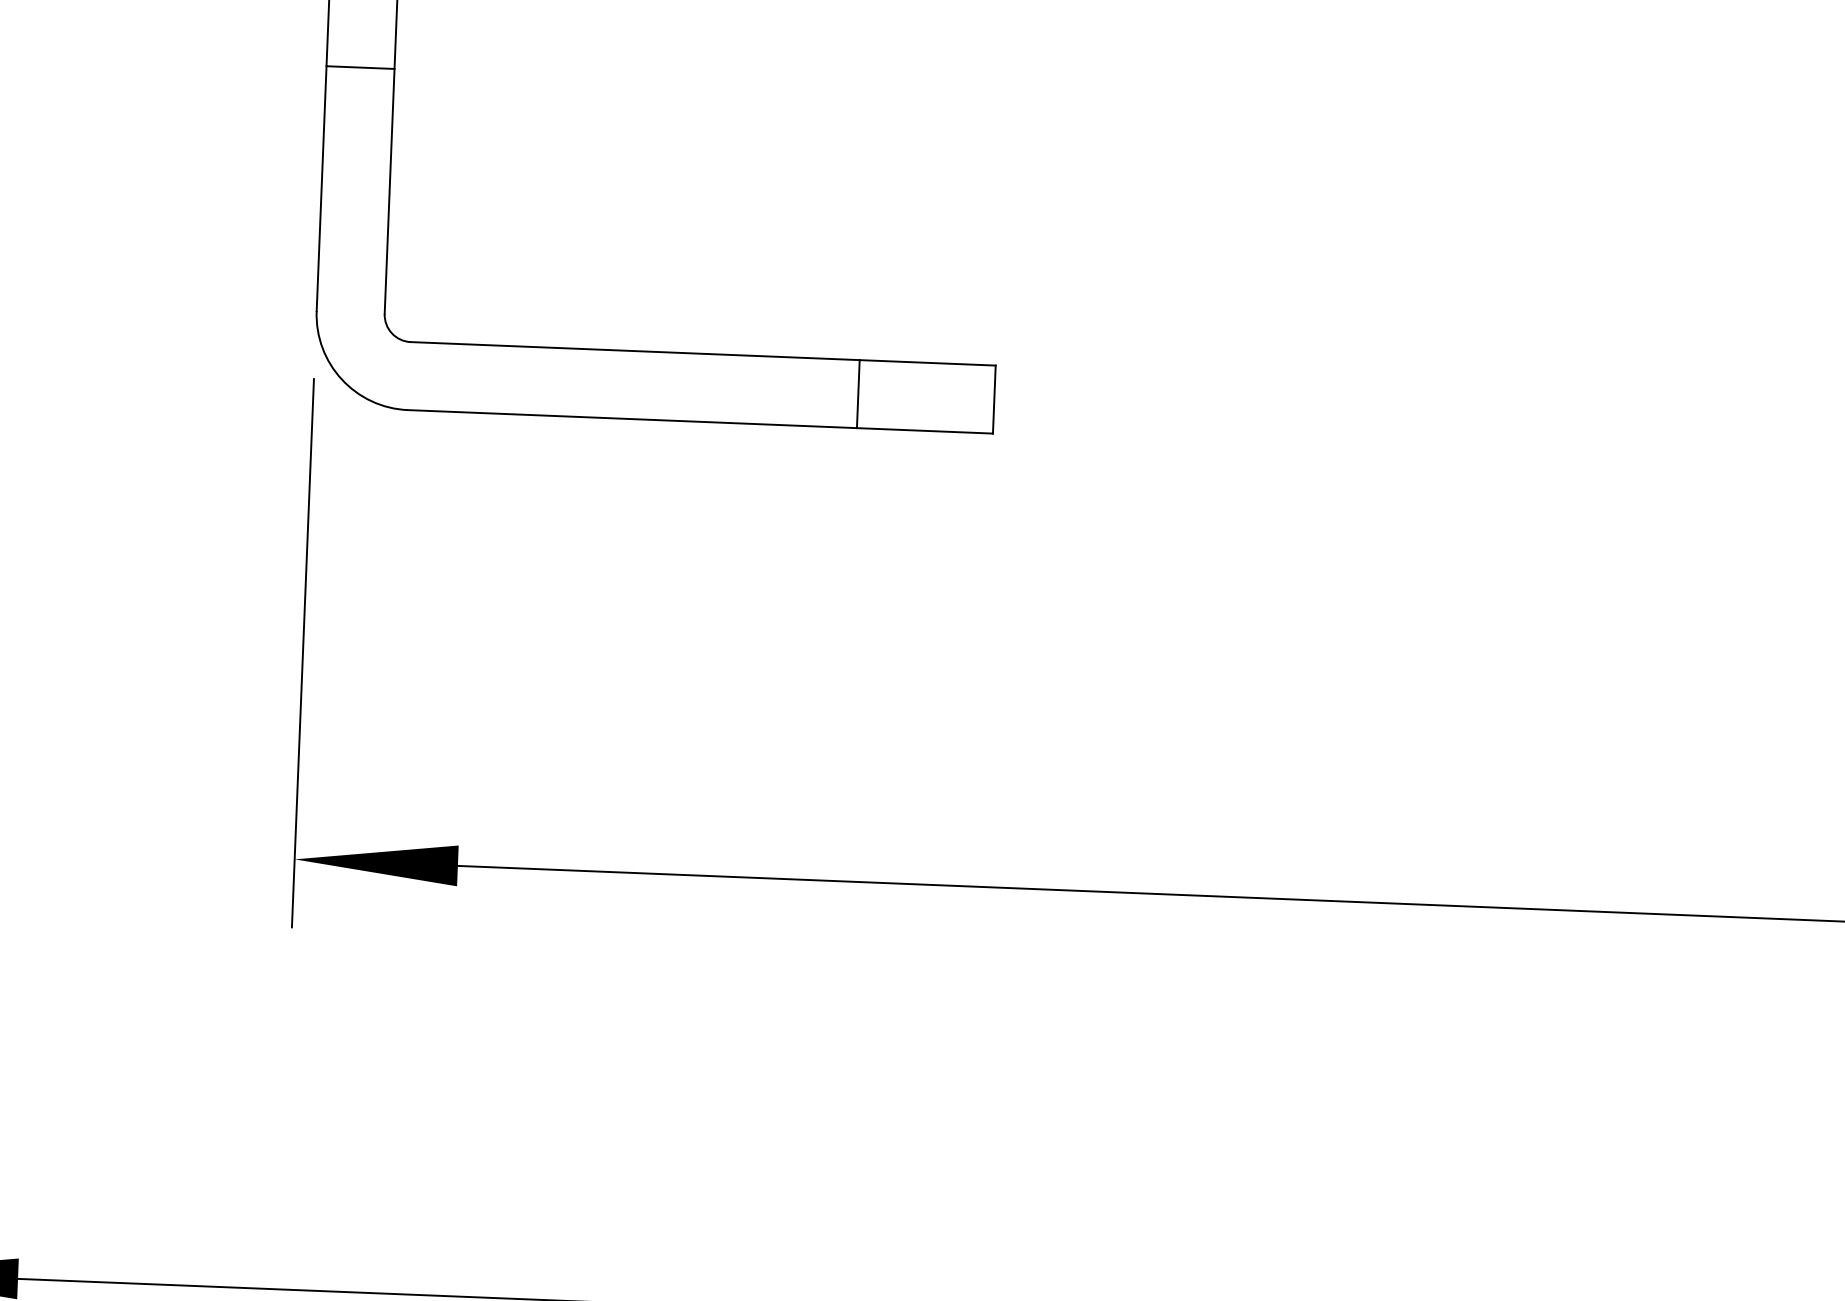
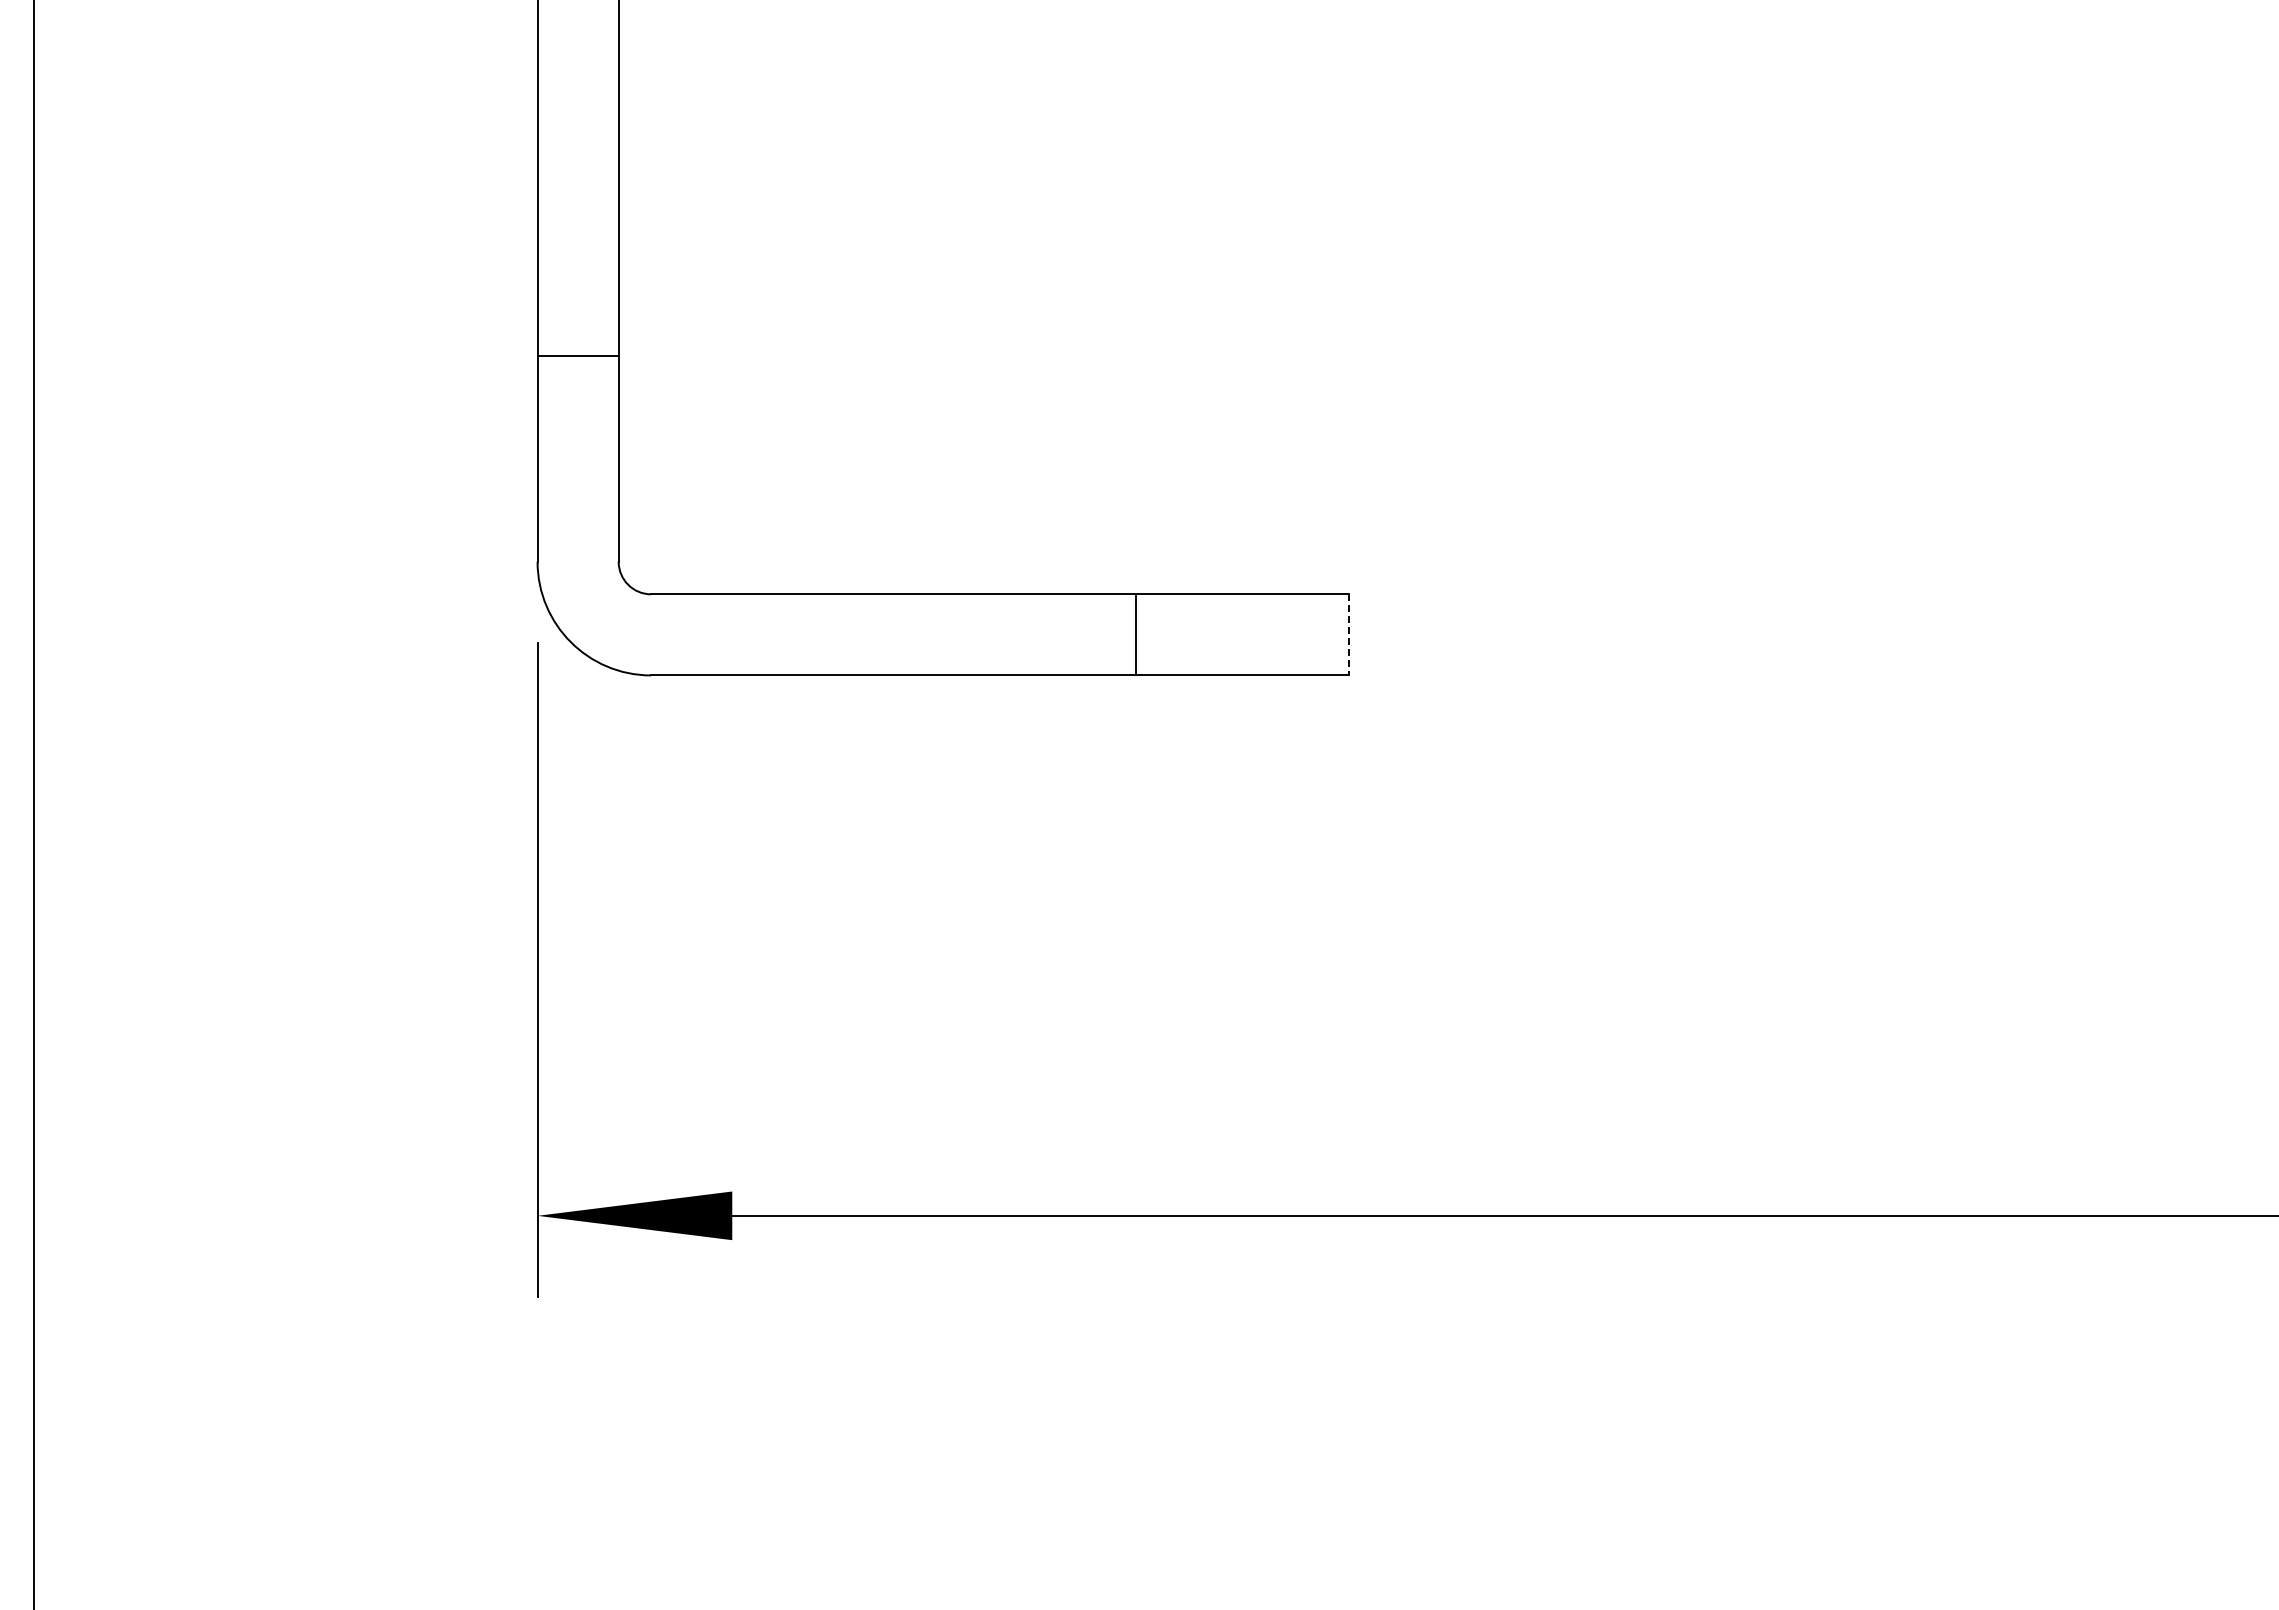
line: (360, 67) -> (577, 355), moved
line: (858, 393) -> (1135, 634), moved
line: (994, 399) -> (1348, 634), solid -> dashed

